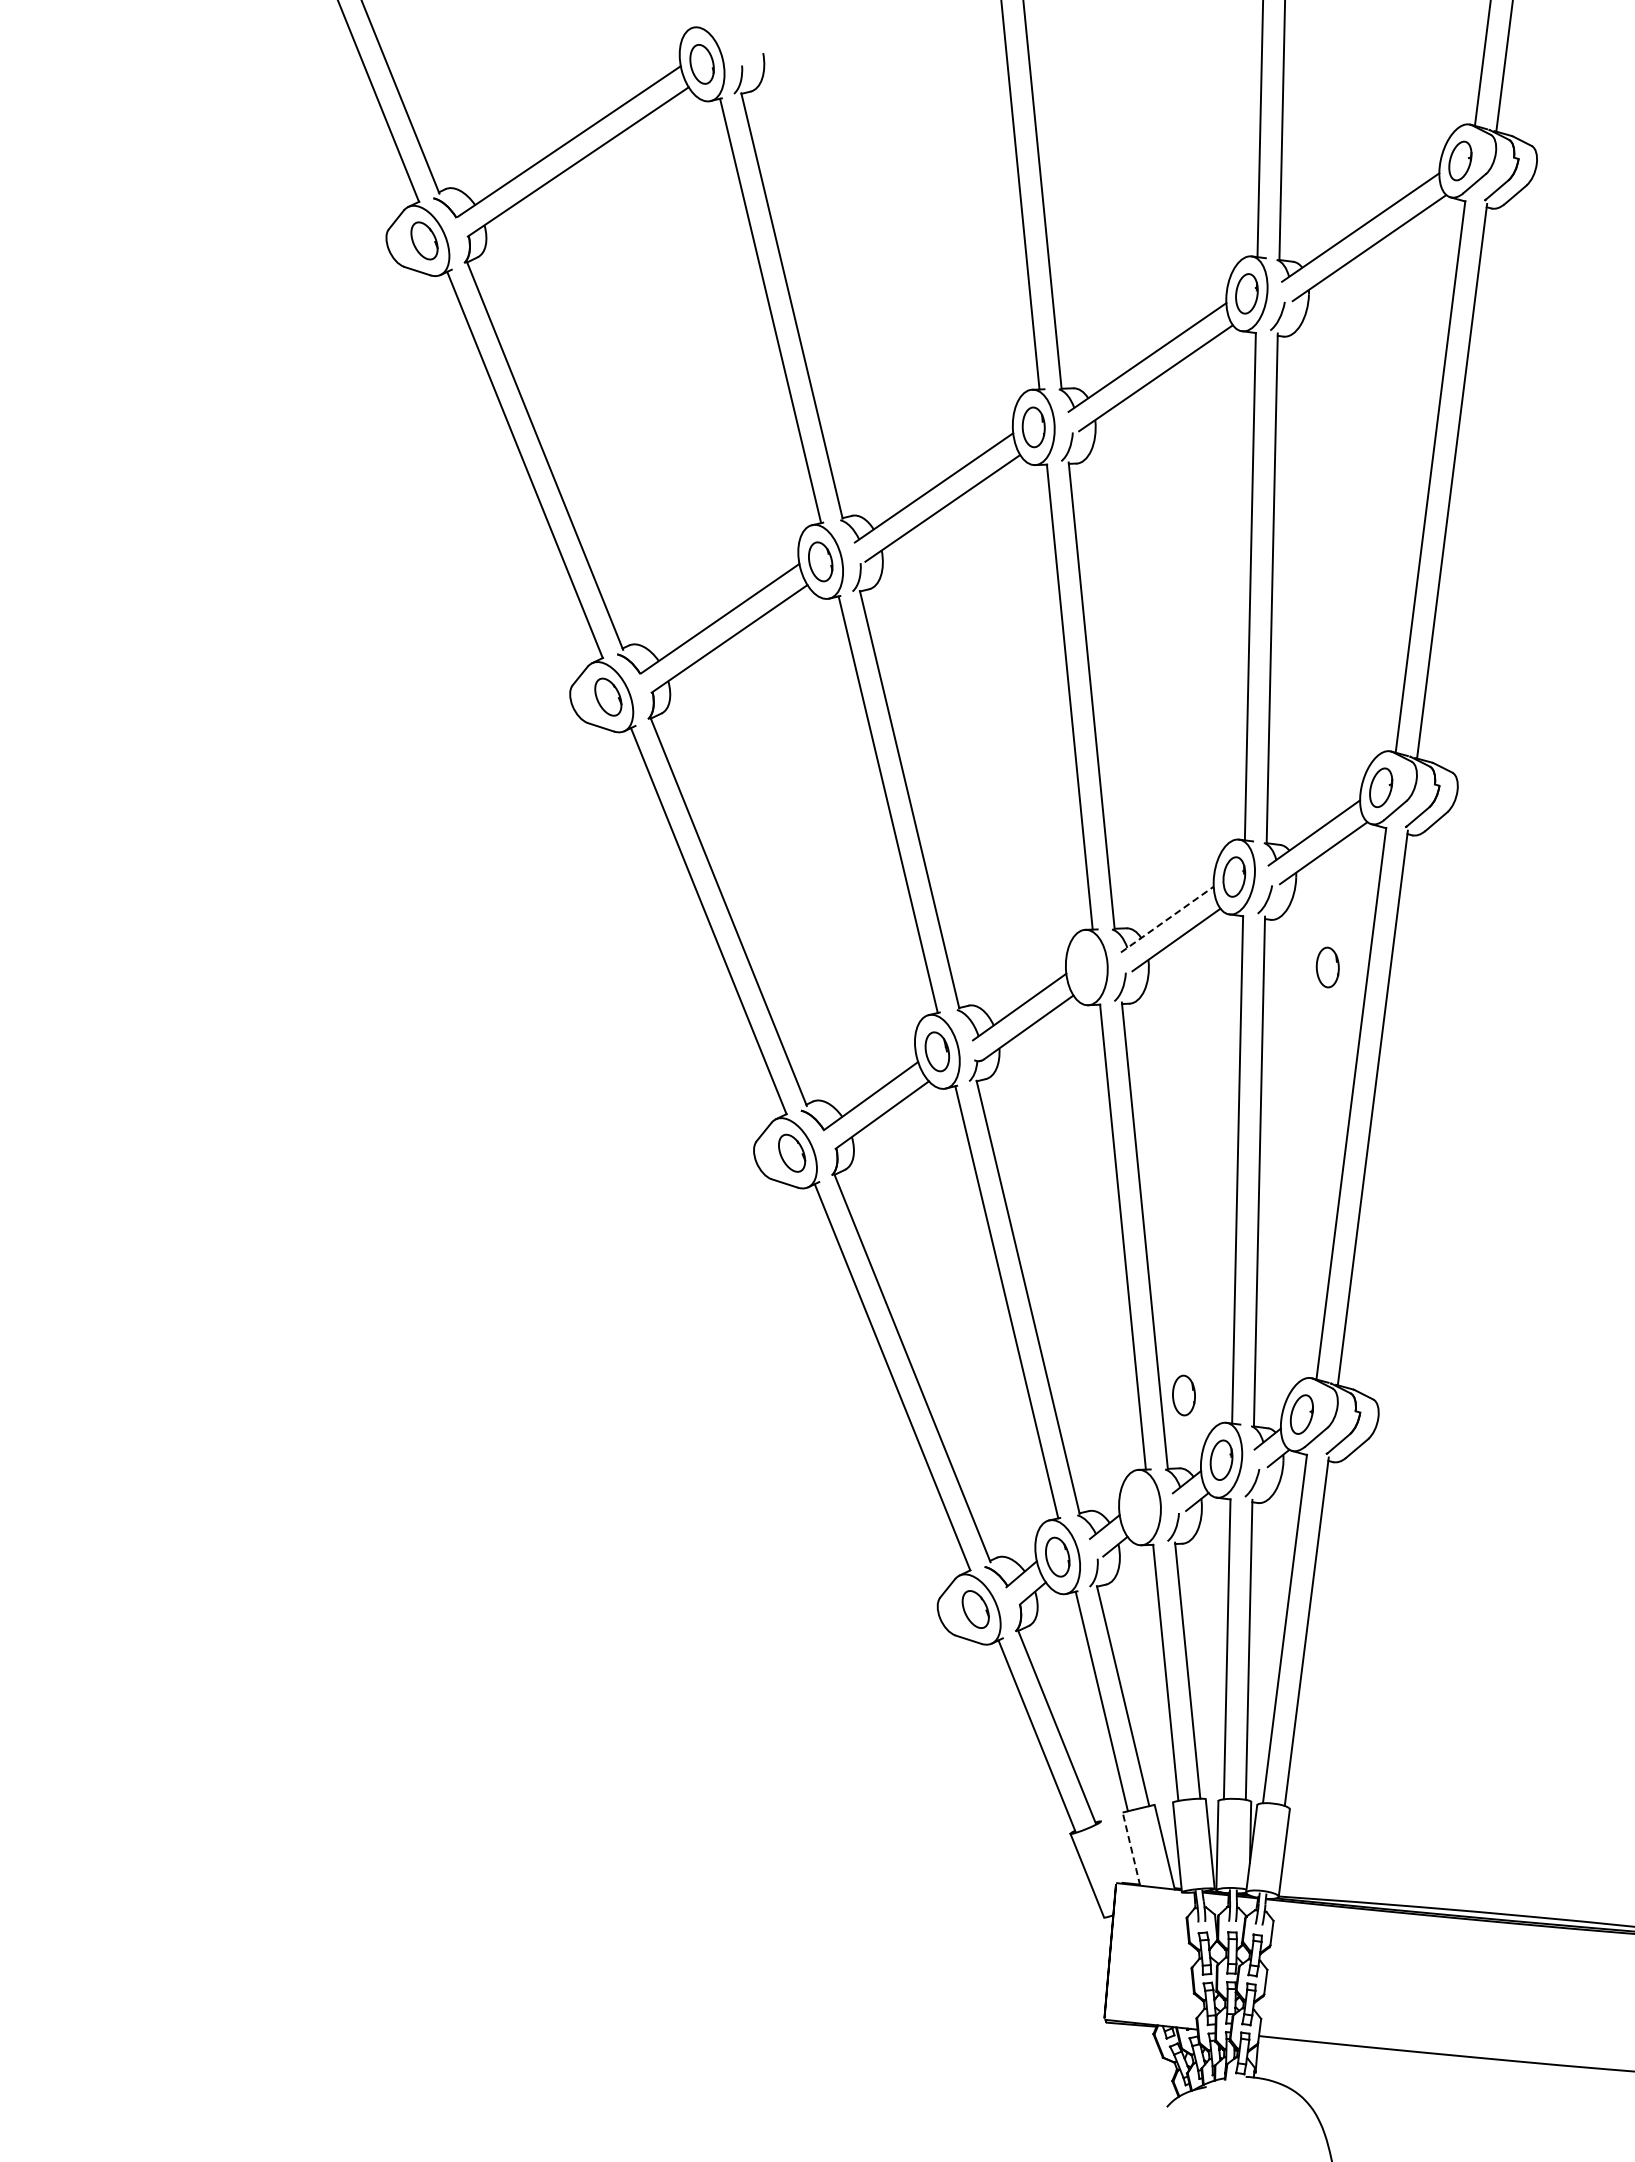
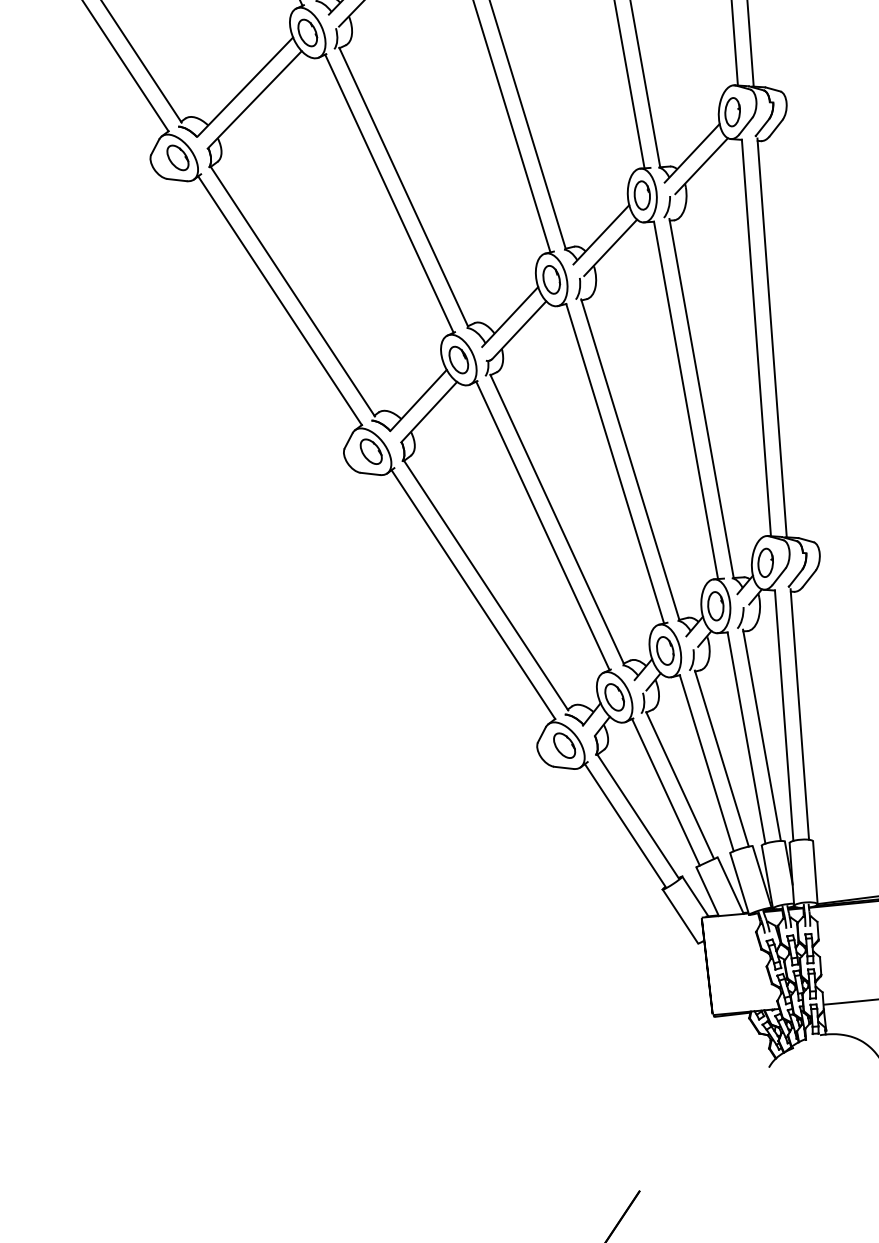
line: (1167, 919) -> (601, 234), dashed -> solid
part: (1327, 967) -> (551, 279), moved
part: (1183, 1395) -> (664, 651), moved
line: (1131, 1849) -> (707, 891), dashed -> solid
line: (1112, 1852) -> (694, 896), added

